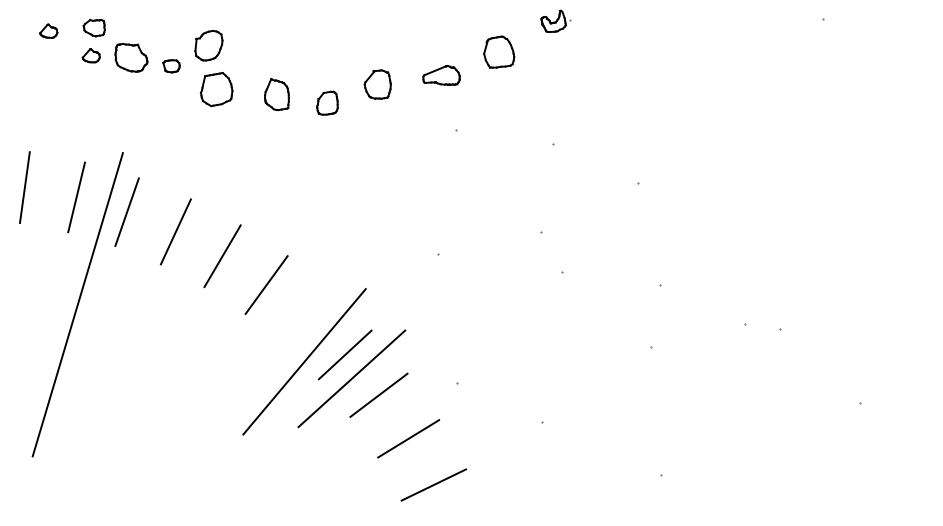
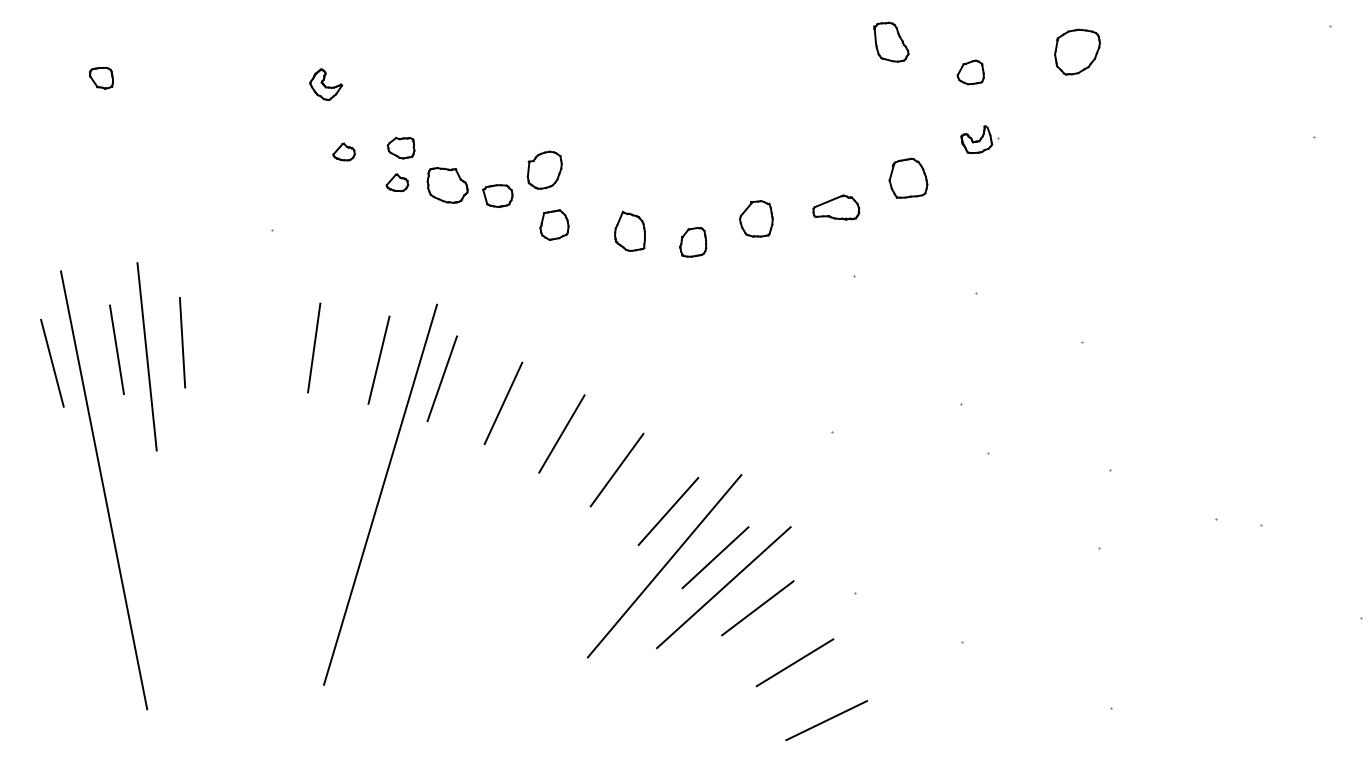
part: (171, 65) -> (497, 195), size x1.43
part: (216, 89) -> (554, 224), size x0.71
line: (307, 318) -> (668, 511), added

